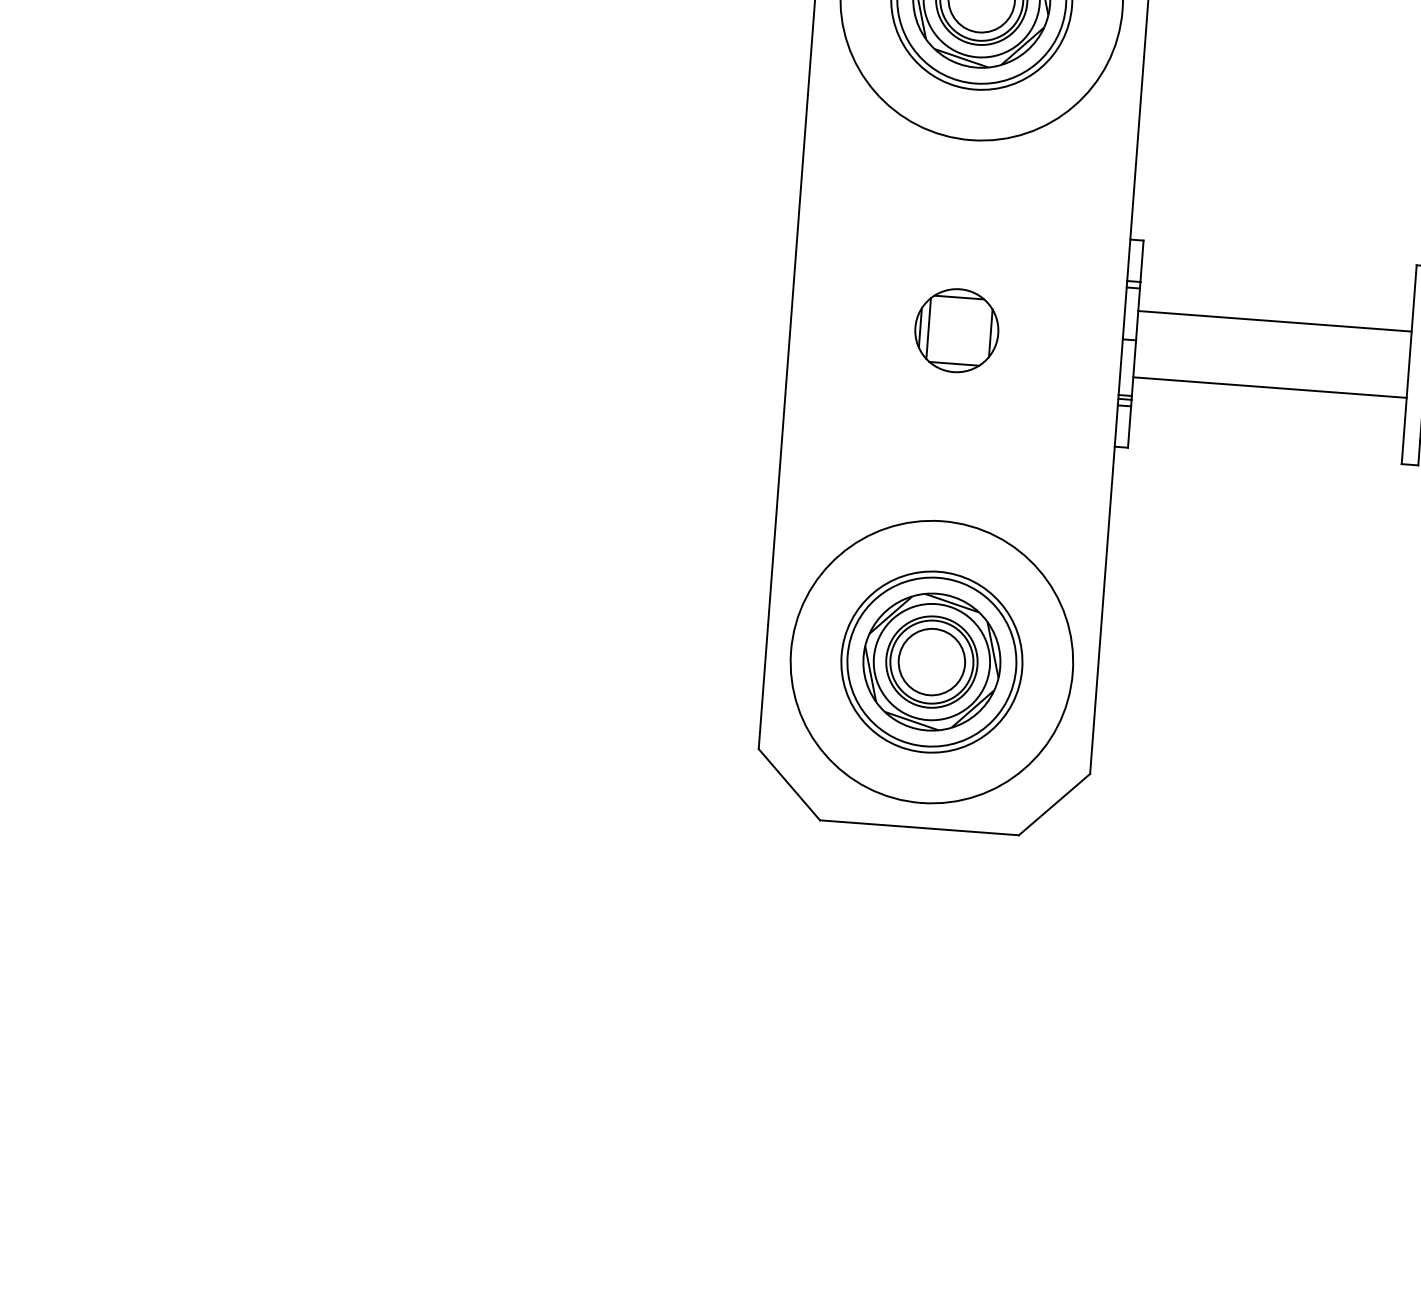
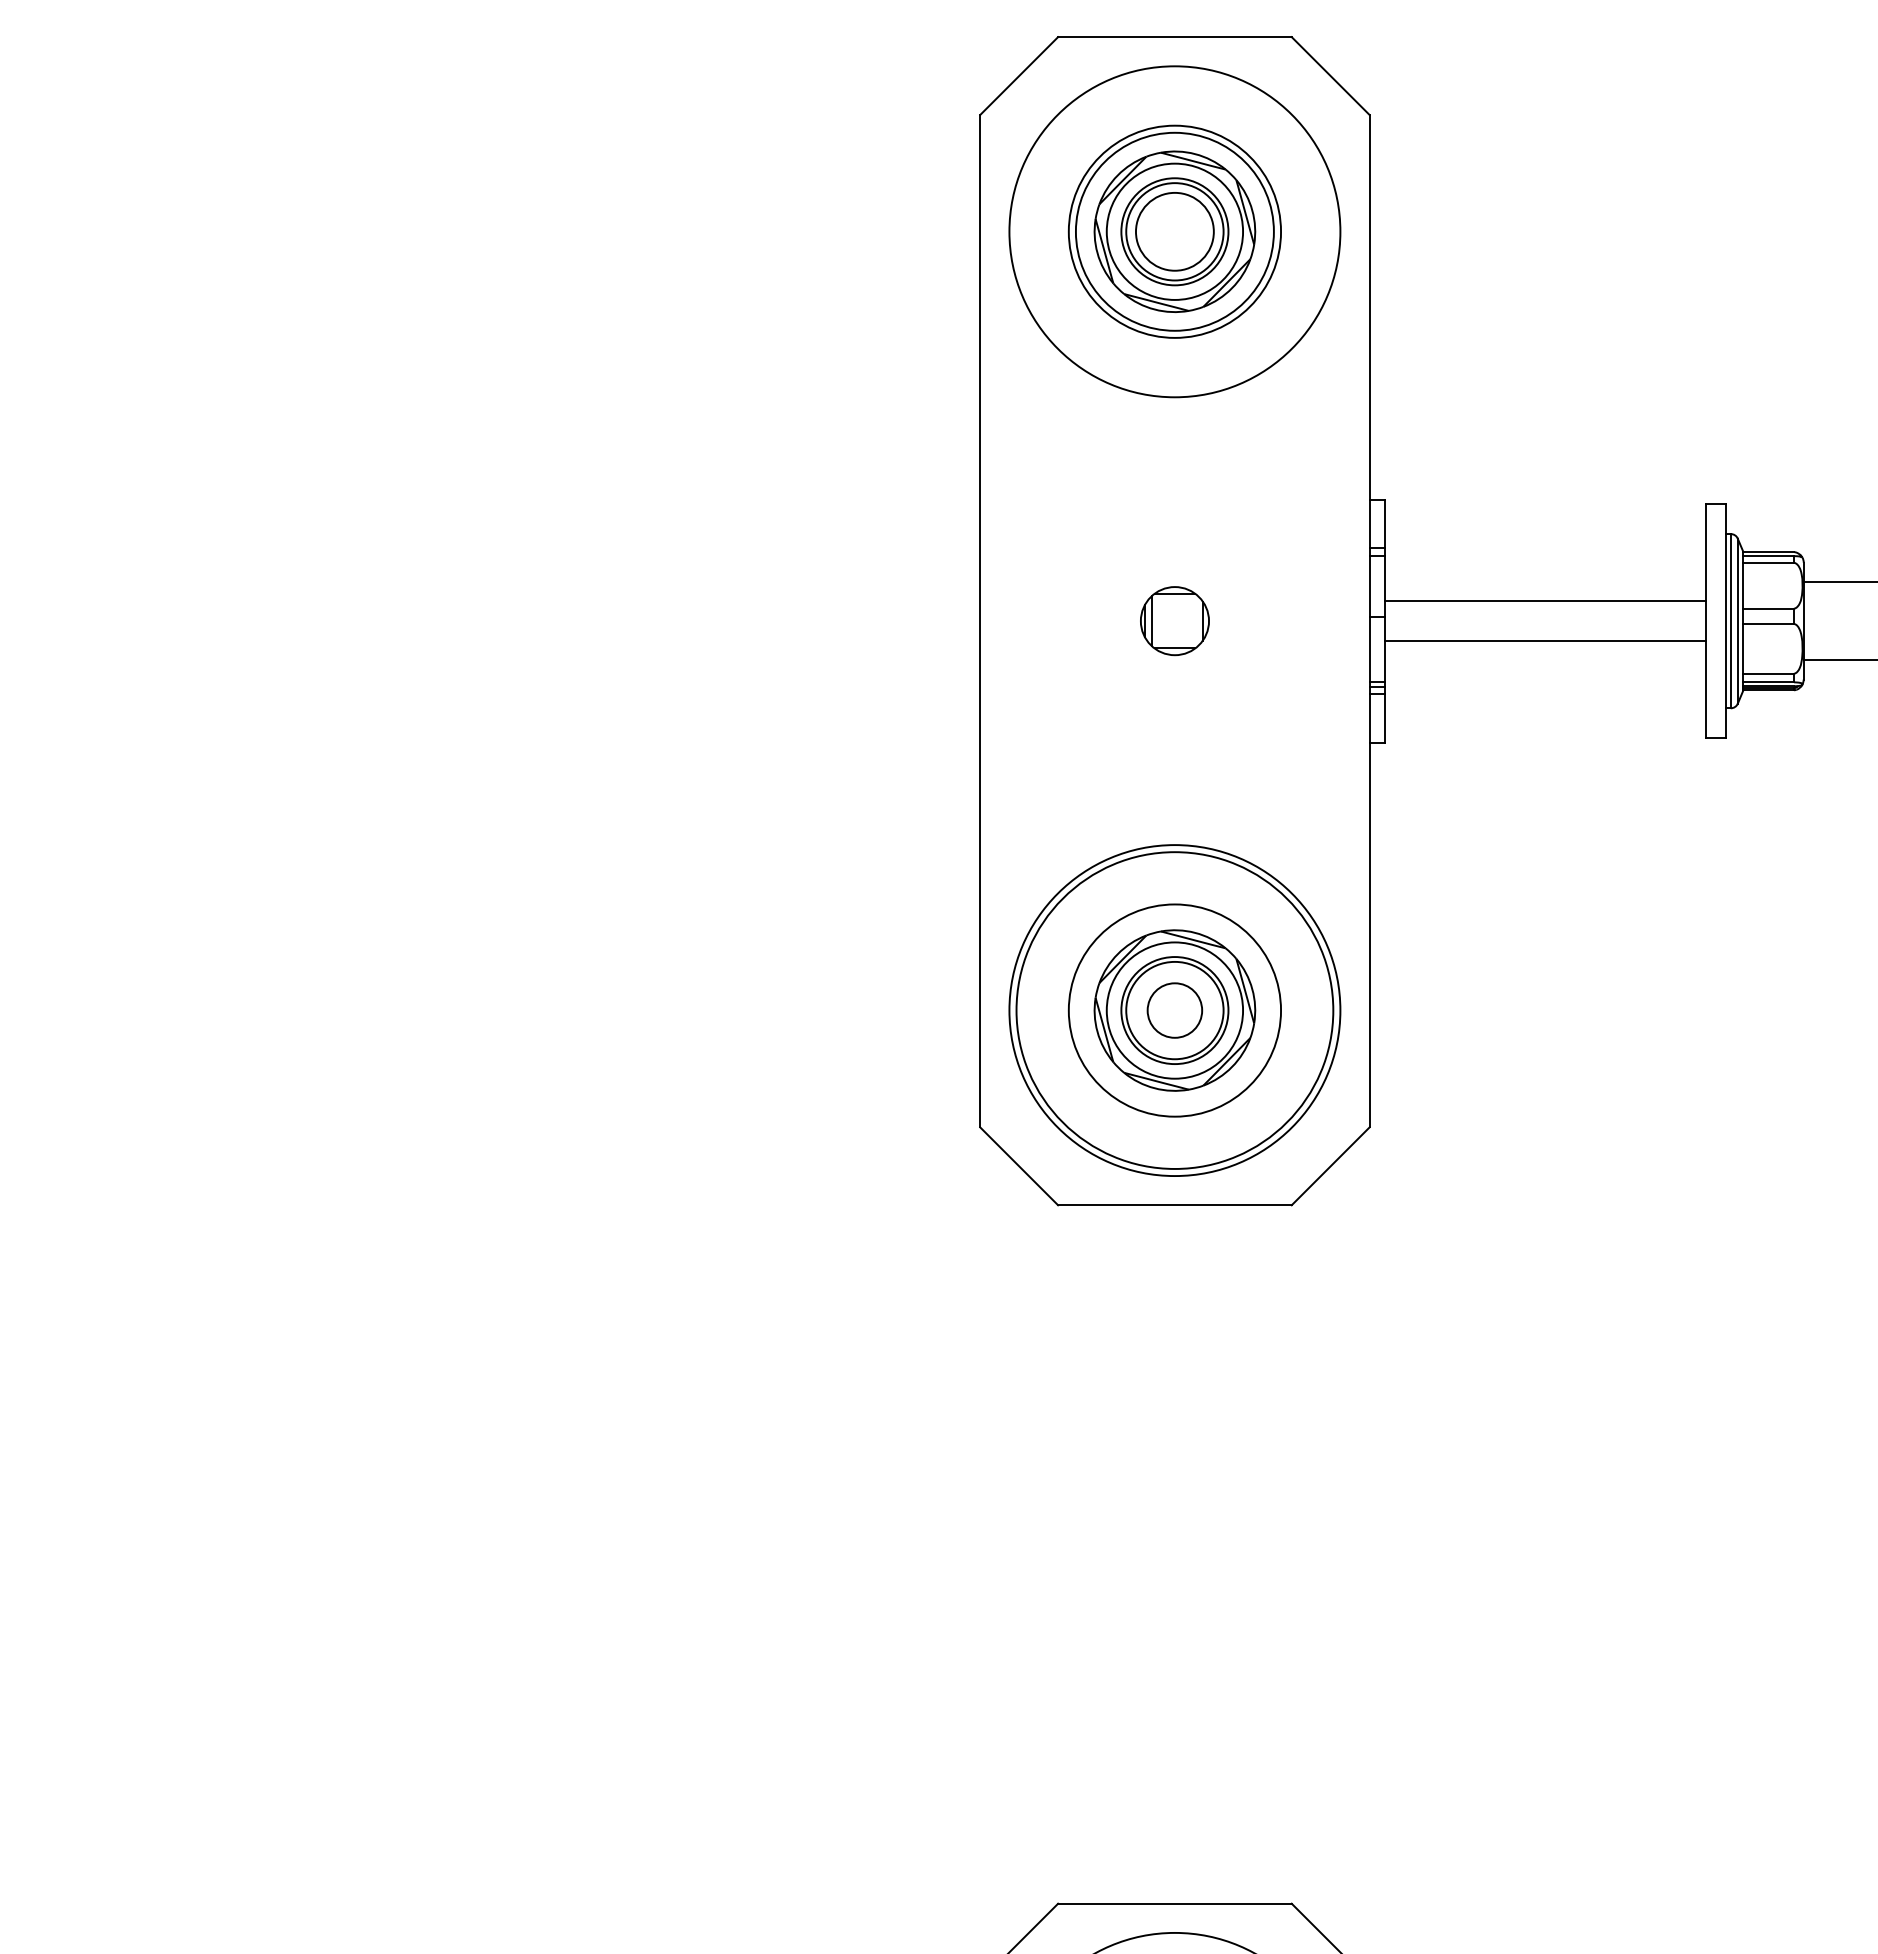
line: (1274, 321) -> (1545, 641), moved
part: (956, 330) -> (1174, 620), size x0.7
line: (1269, 387) -> (1545, 601), moved
circle: (931, 662) -> (1174, 1010), size x0.7
circle: (931, 662) -> (1174, 1010), size x1.6

